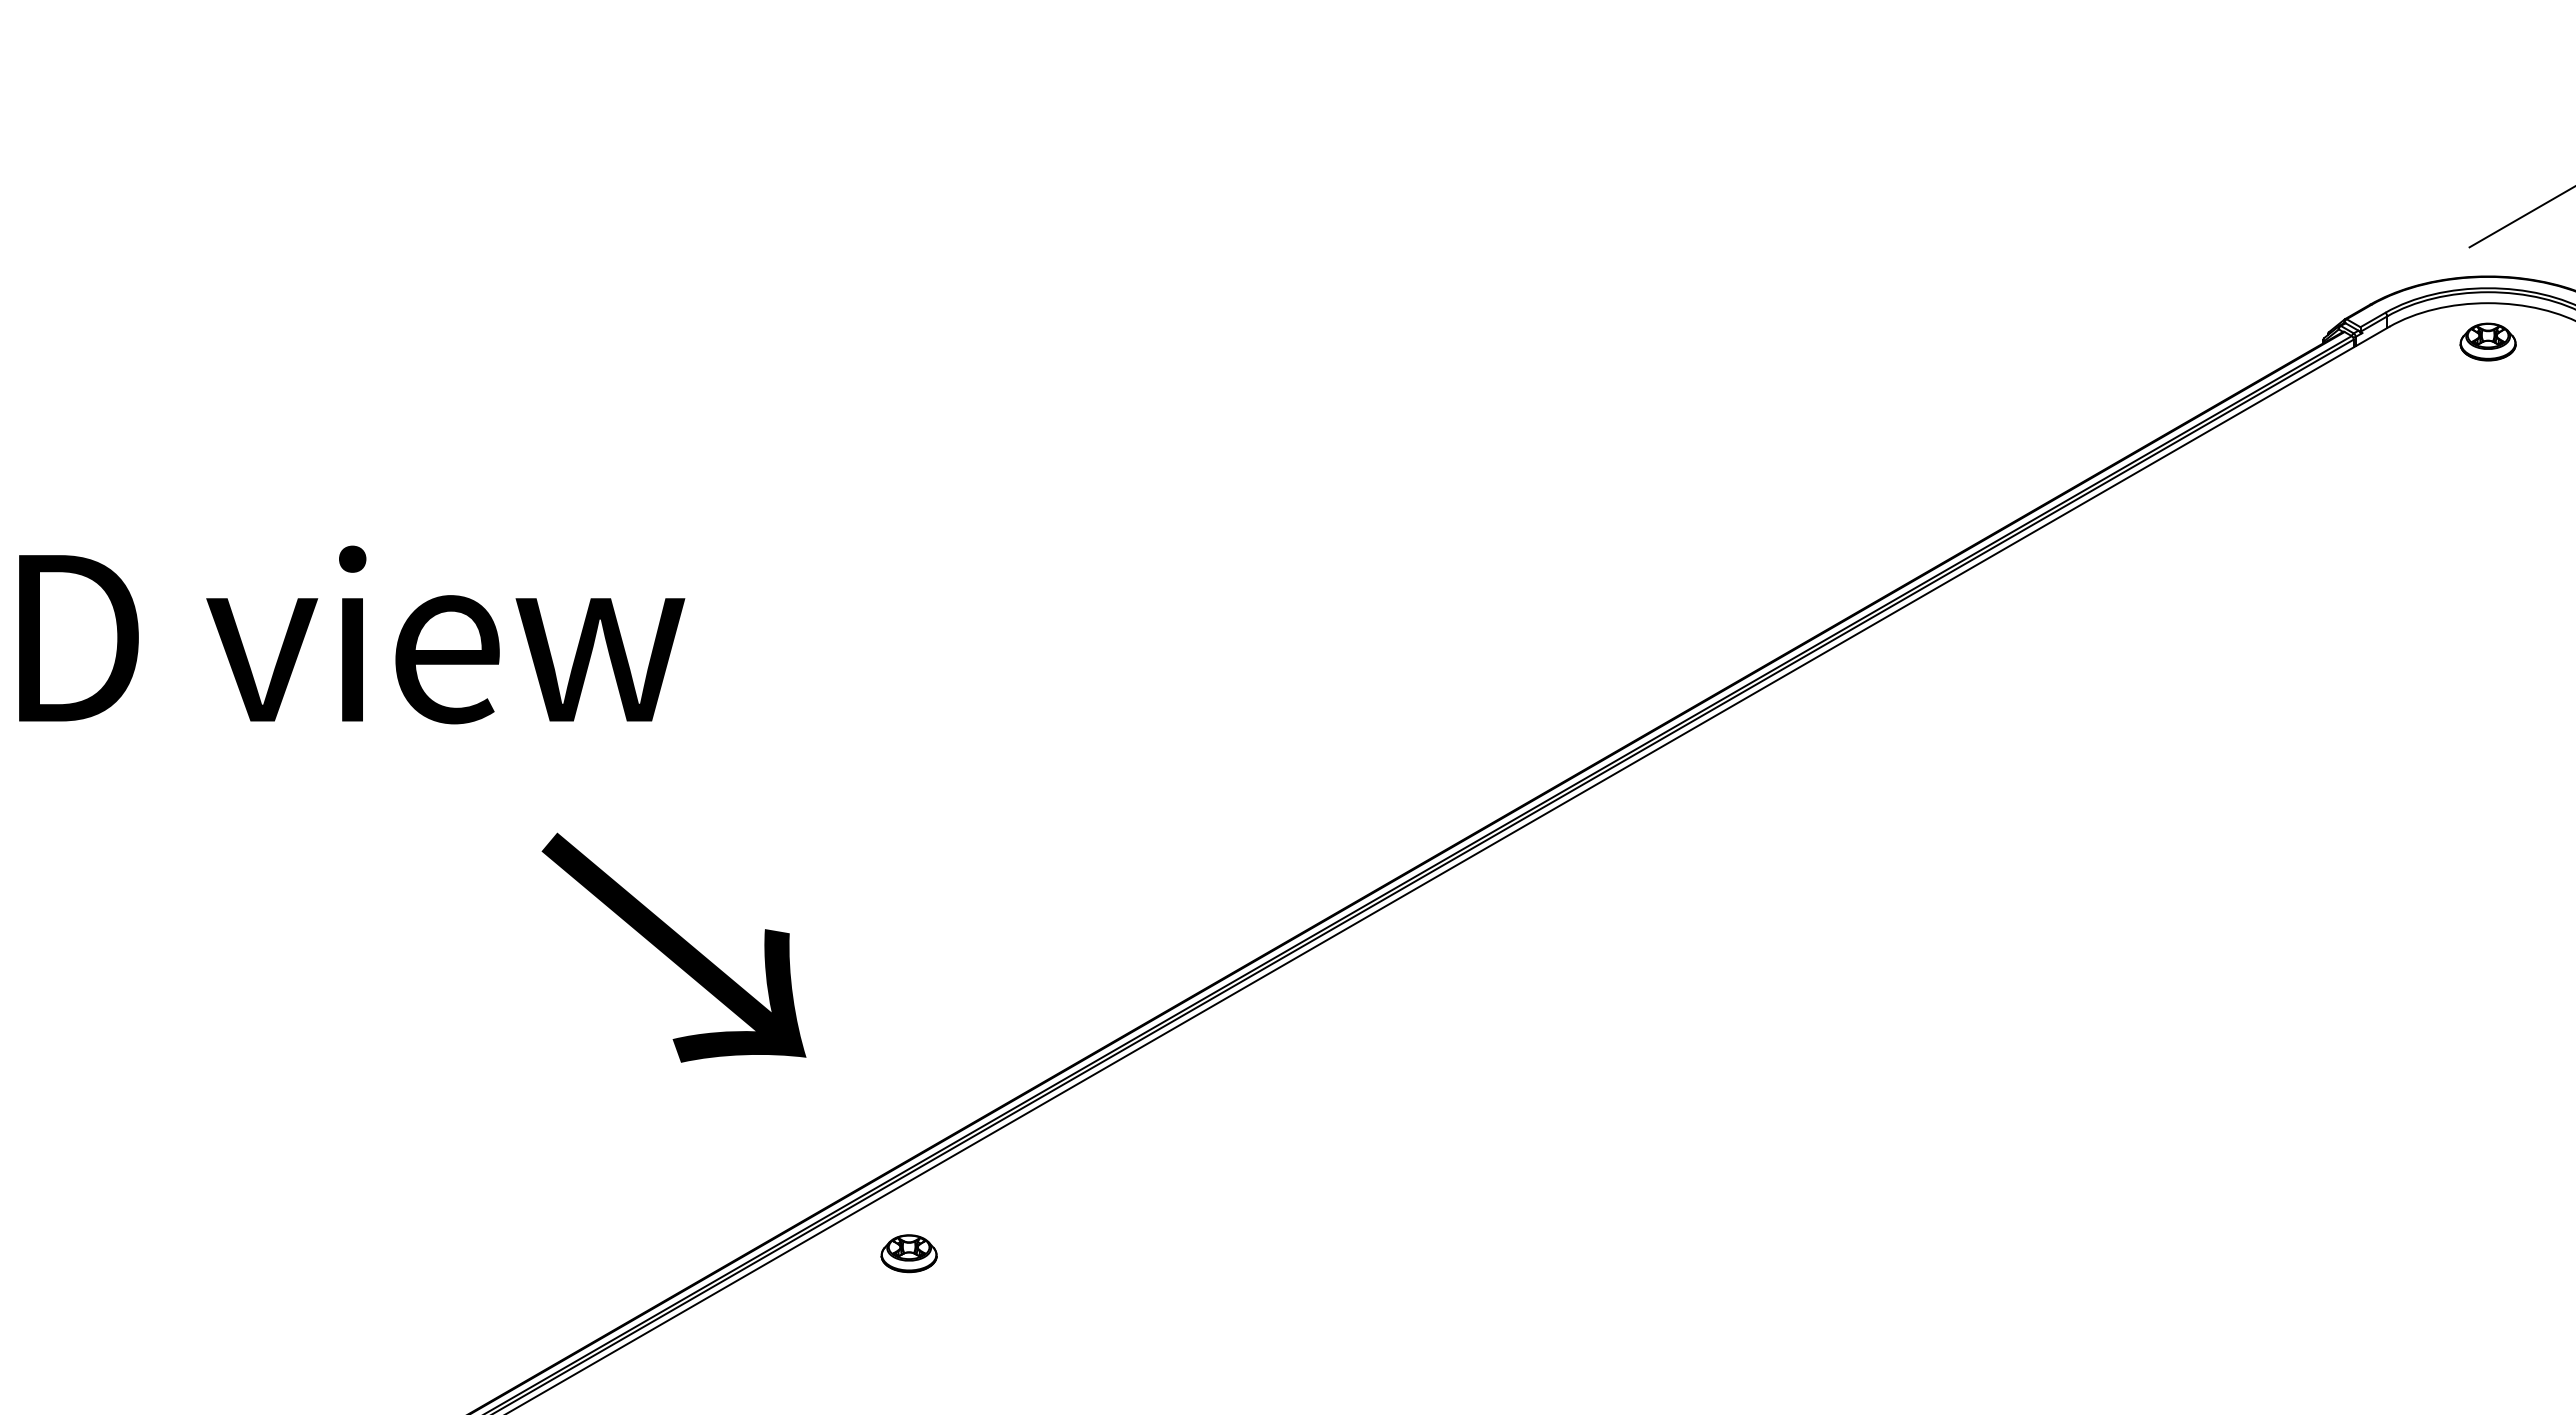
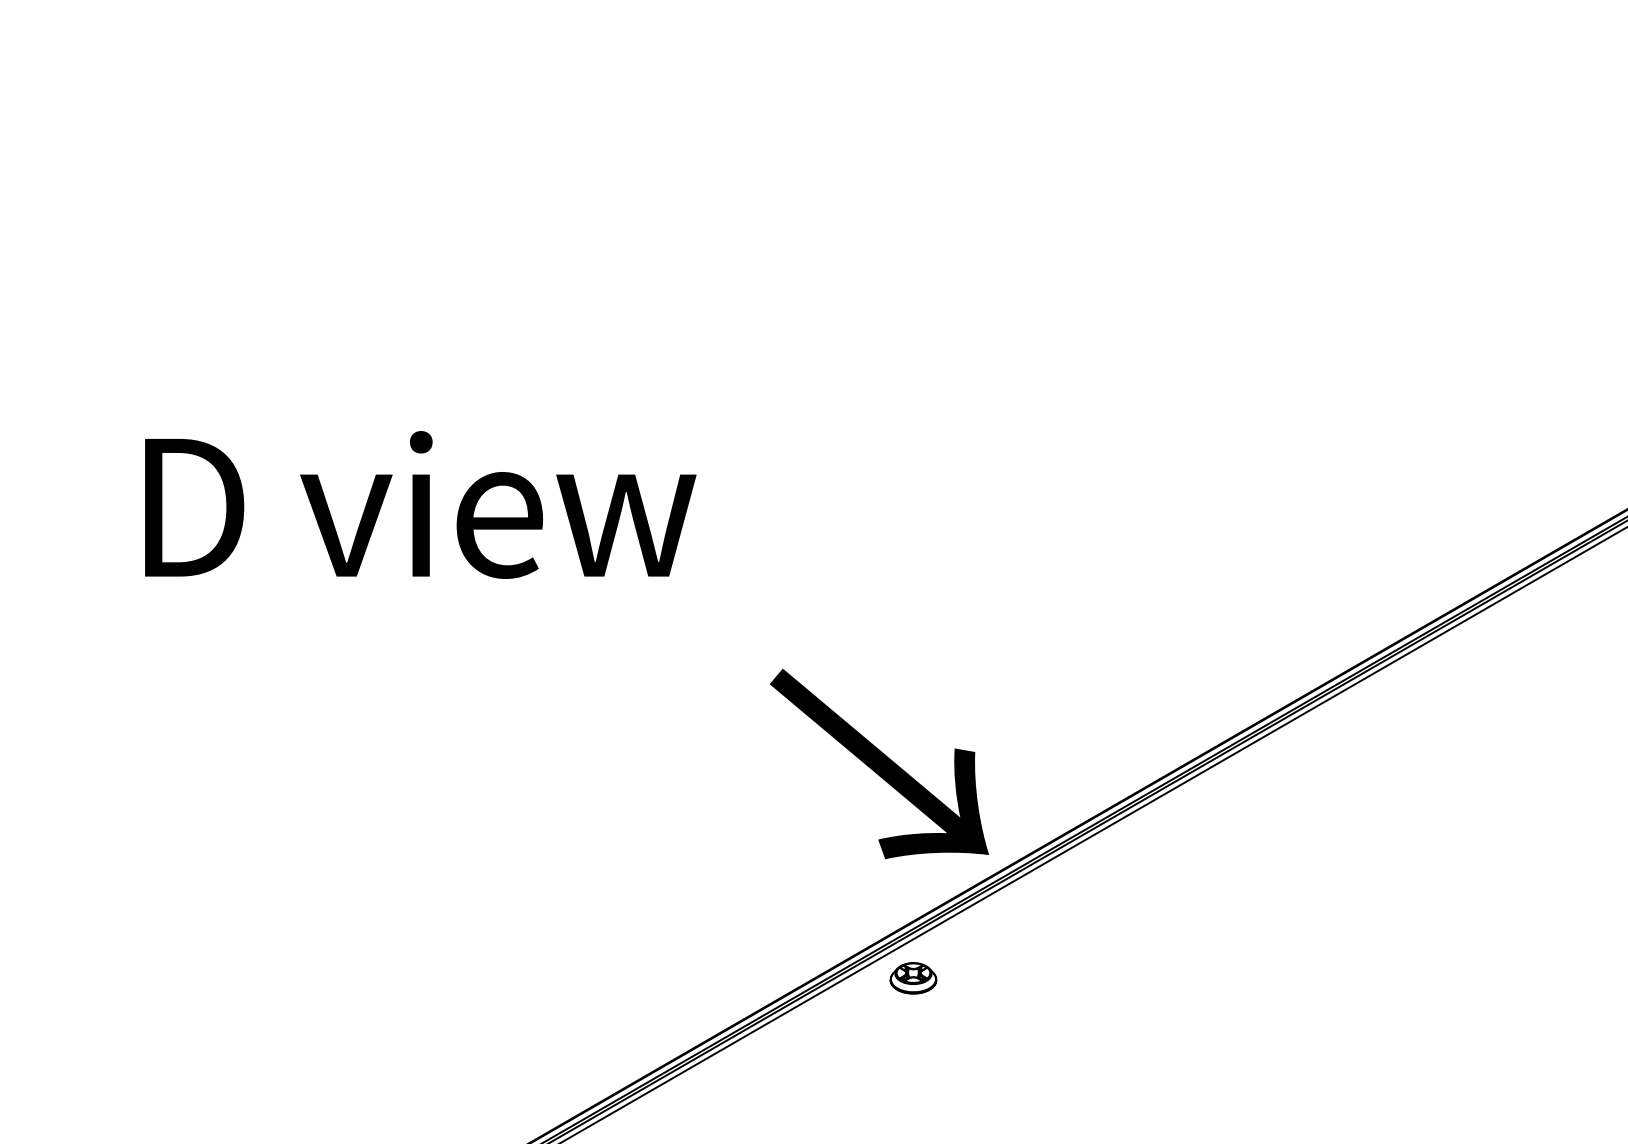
text: (673, 947) -> (878, 763), moved
part: (908, 1253) -> (912, 978), moved

